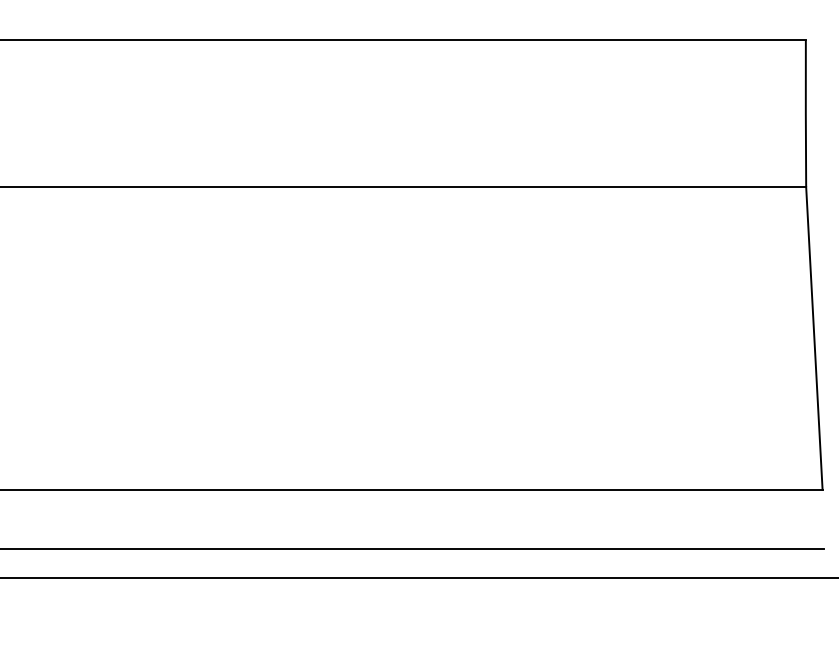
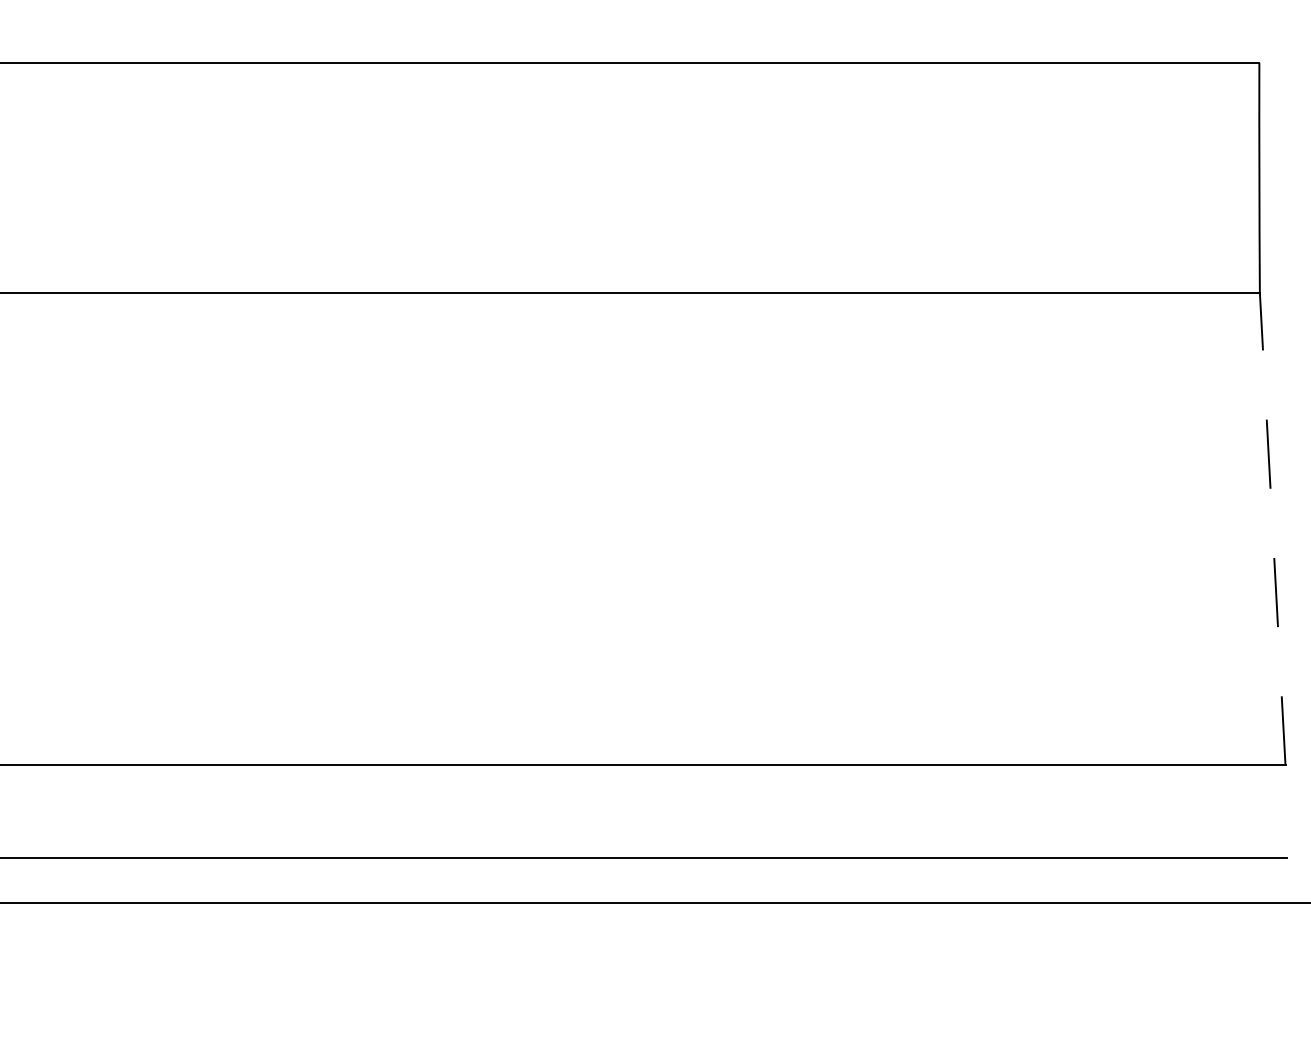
line: (814, 337) -> (1272, 527), solid -> dashed

